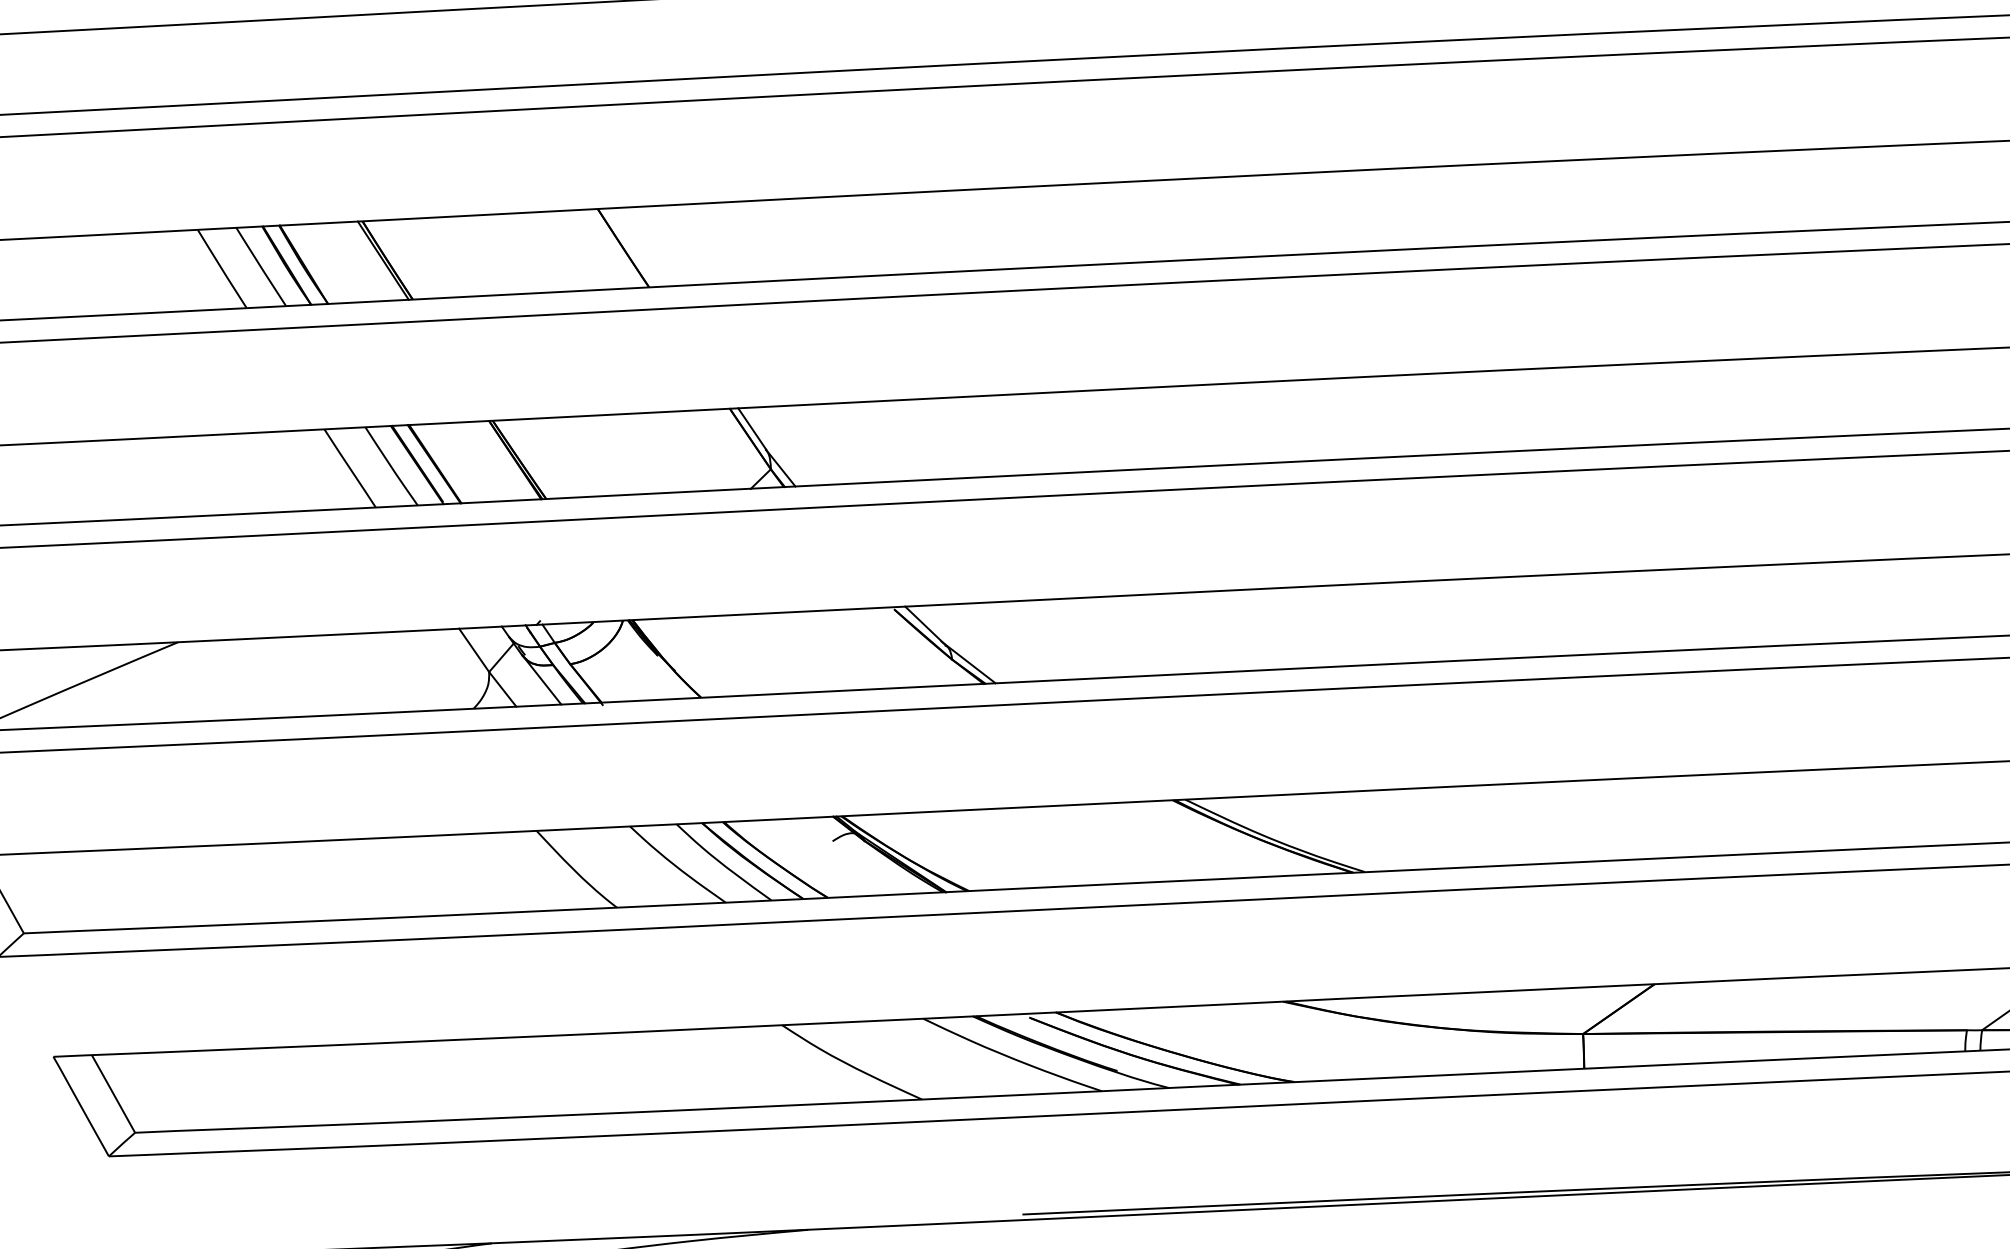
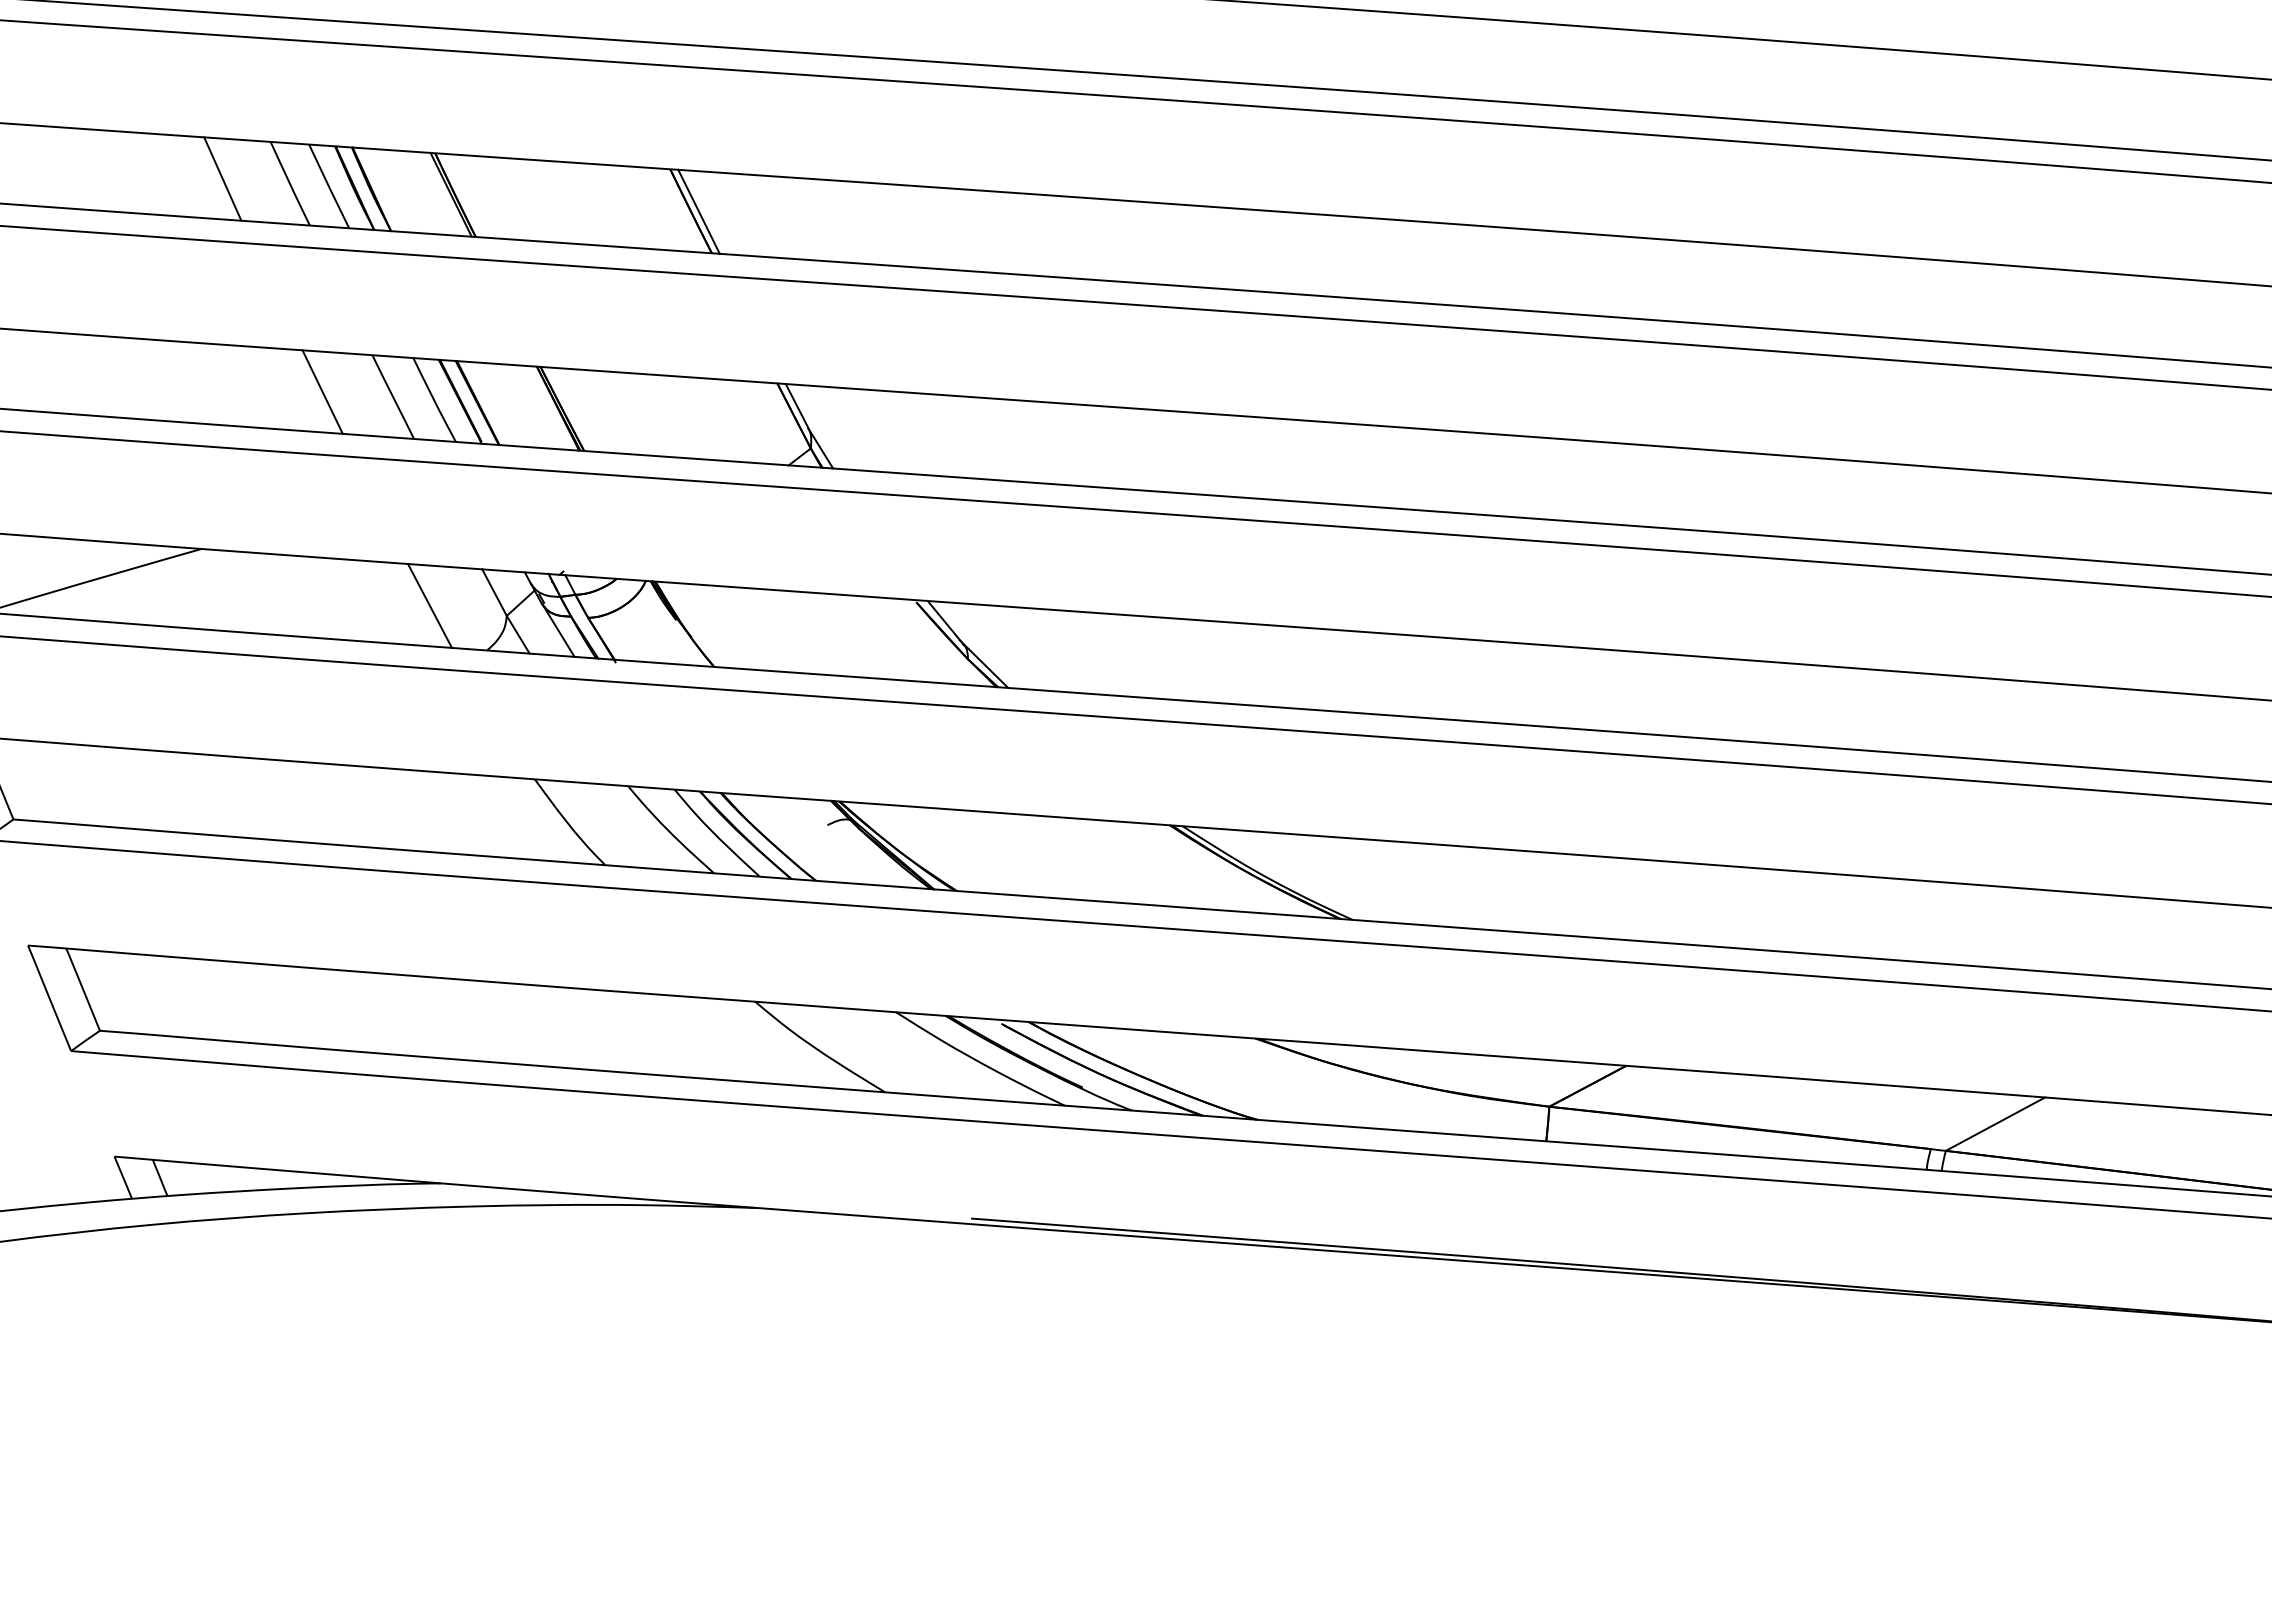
line: (630, 247) -> (698, 211), added
line: (154, 271) -> (222, 178), added
line: (279, 471) -> (322, 391), added
line: (411, 670) -> (429, 605), added

